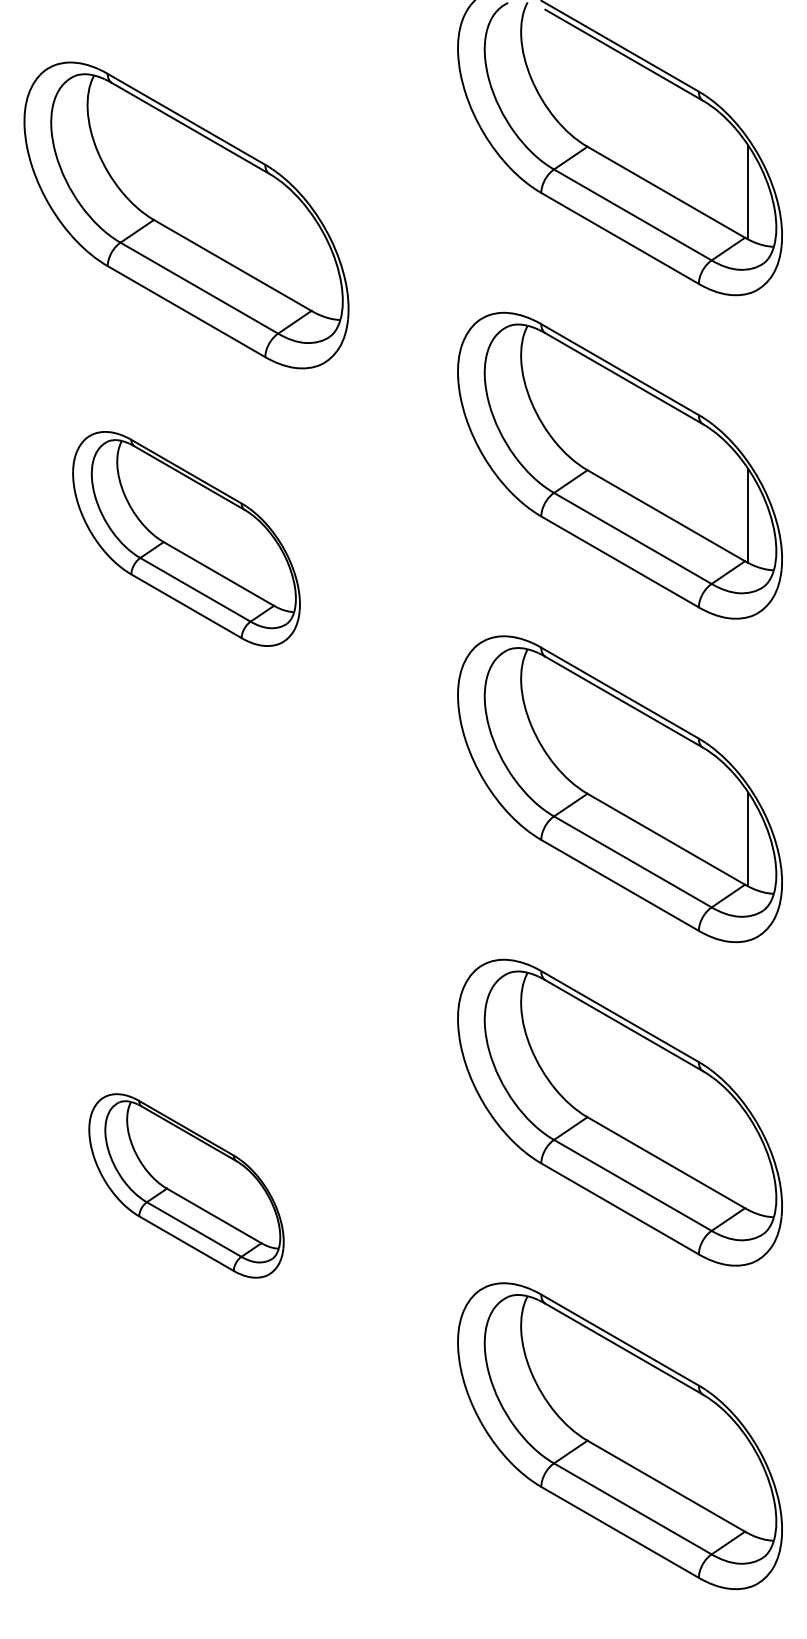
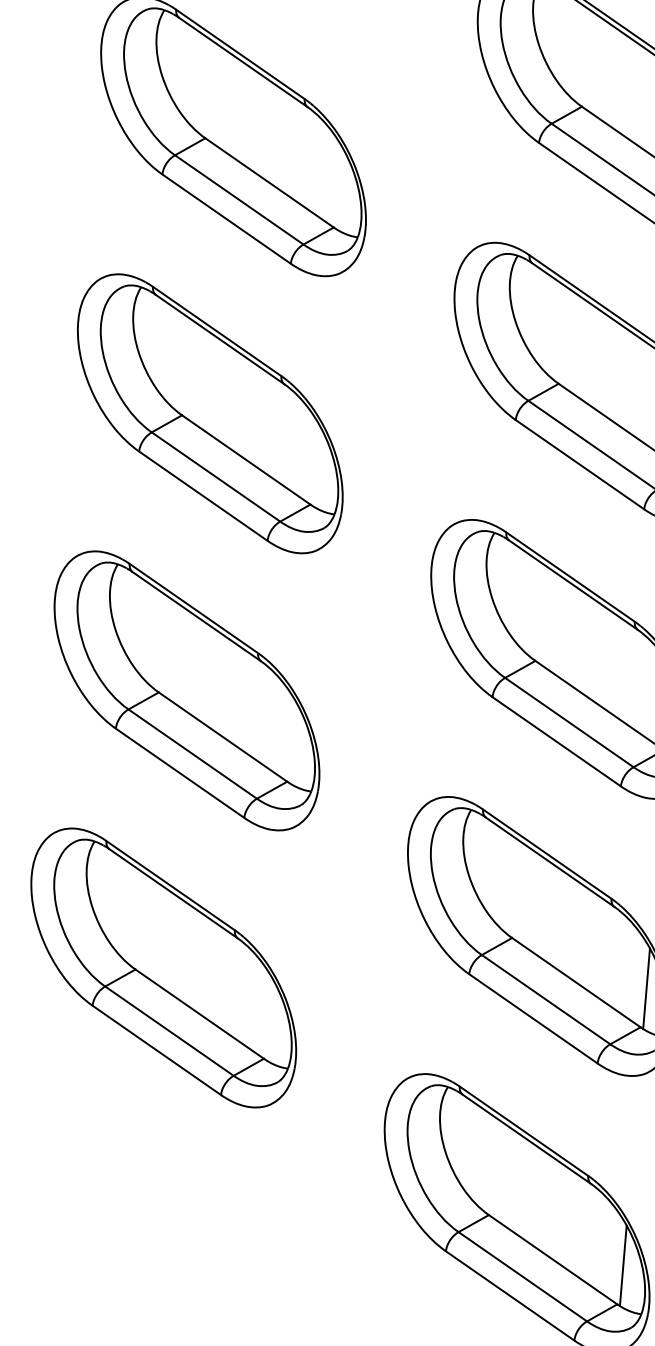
part: (186, 538) -> (210, 413), size x1.43
part: (186, 862) -> (186, 690), added
line: (748, 1162) -> (646, 988), added
part: (186, 1185) -> (163, 967), size x1.67
line: (748, 1486) -> (623, 1265), added

